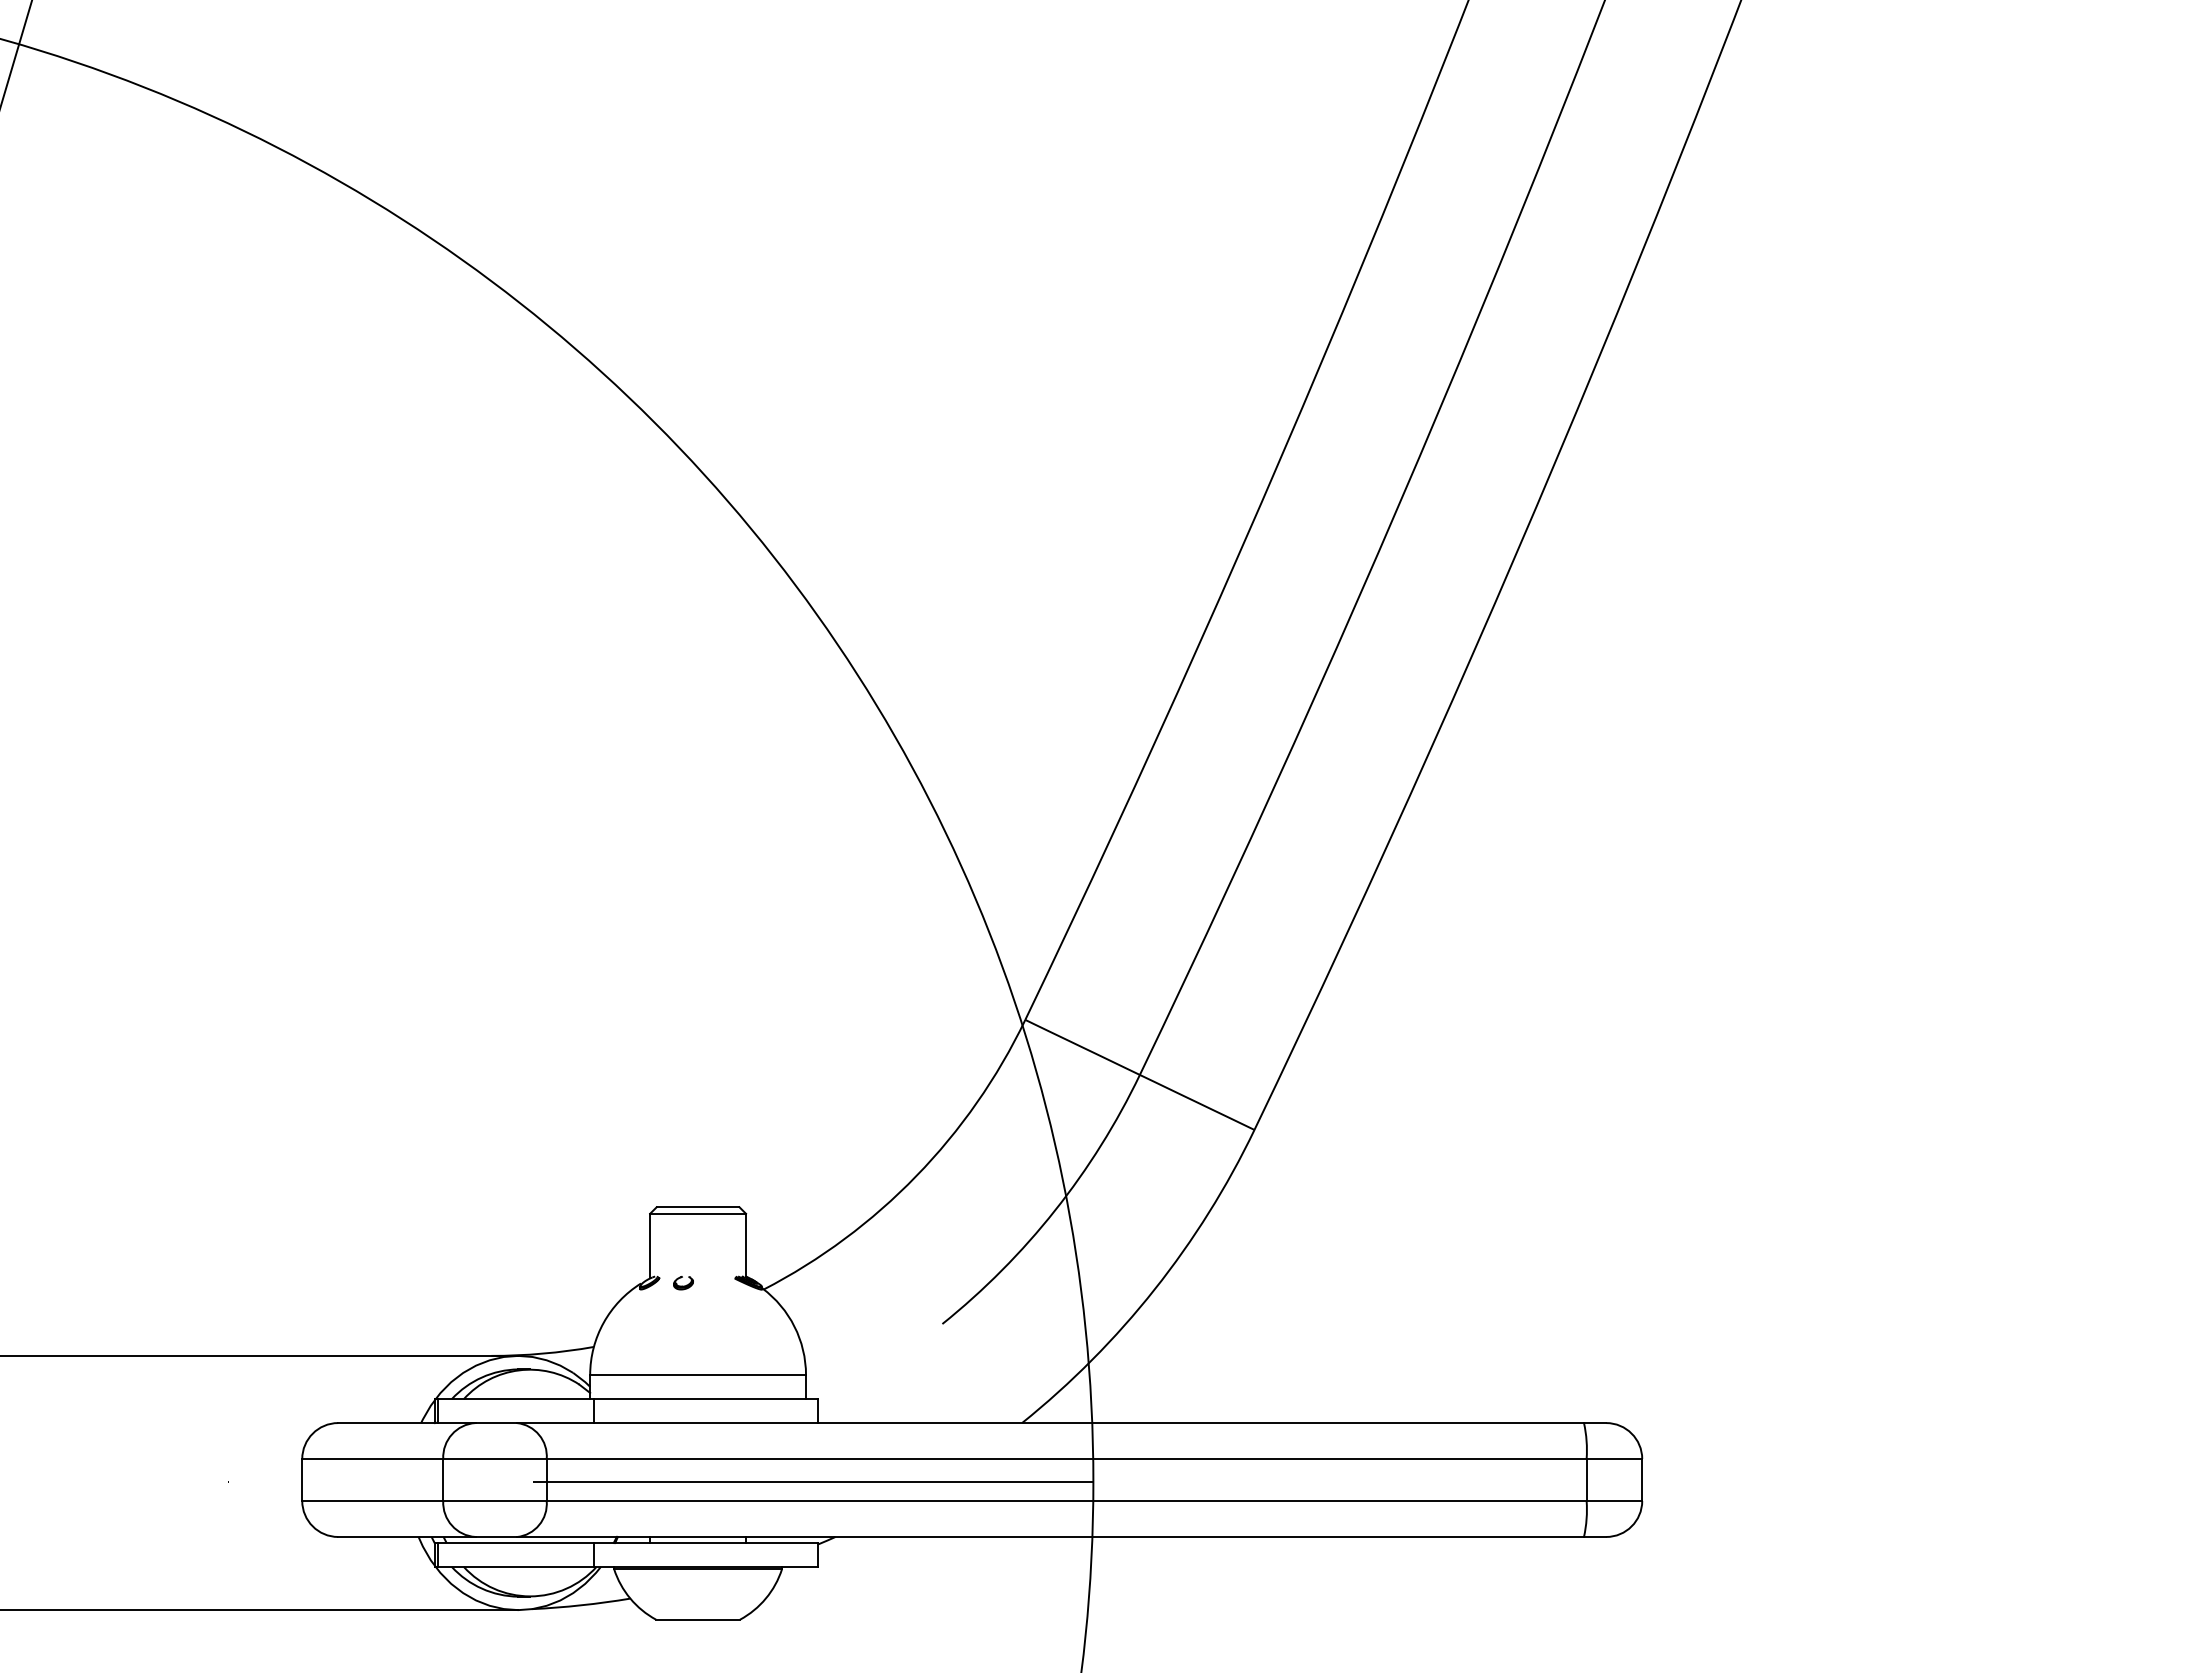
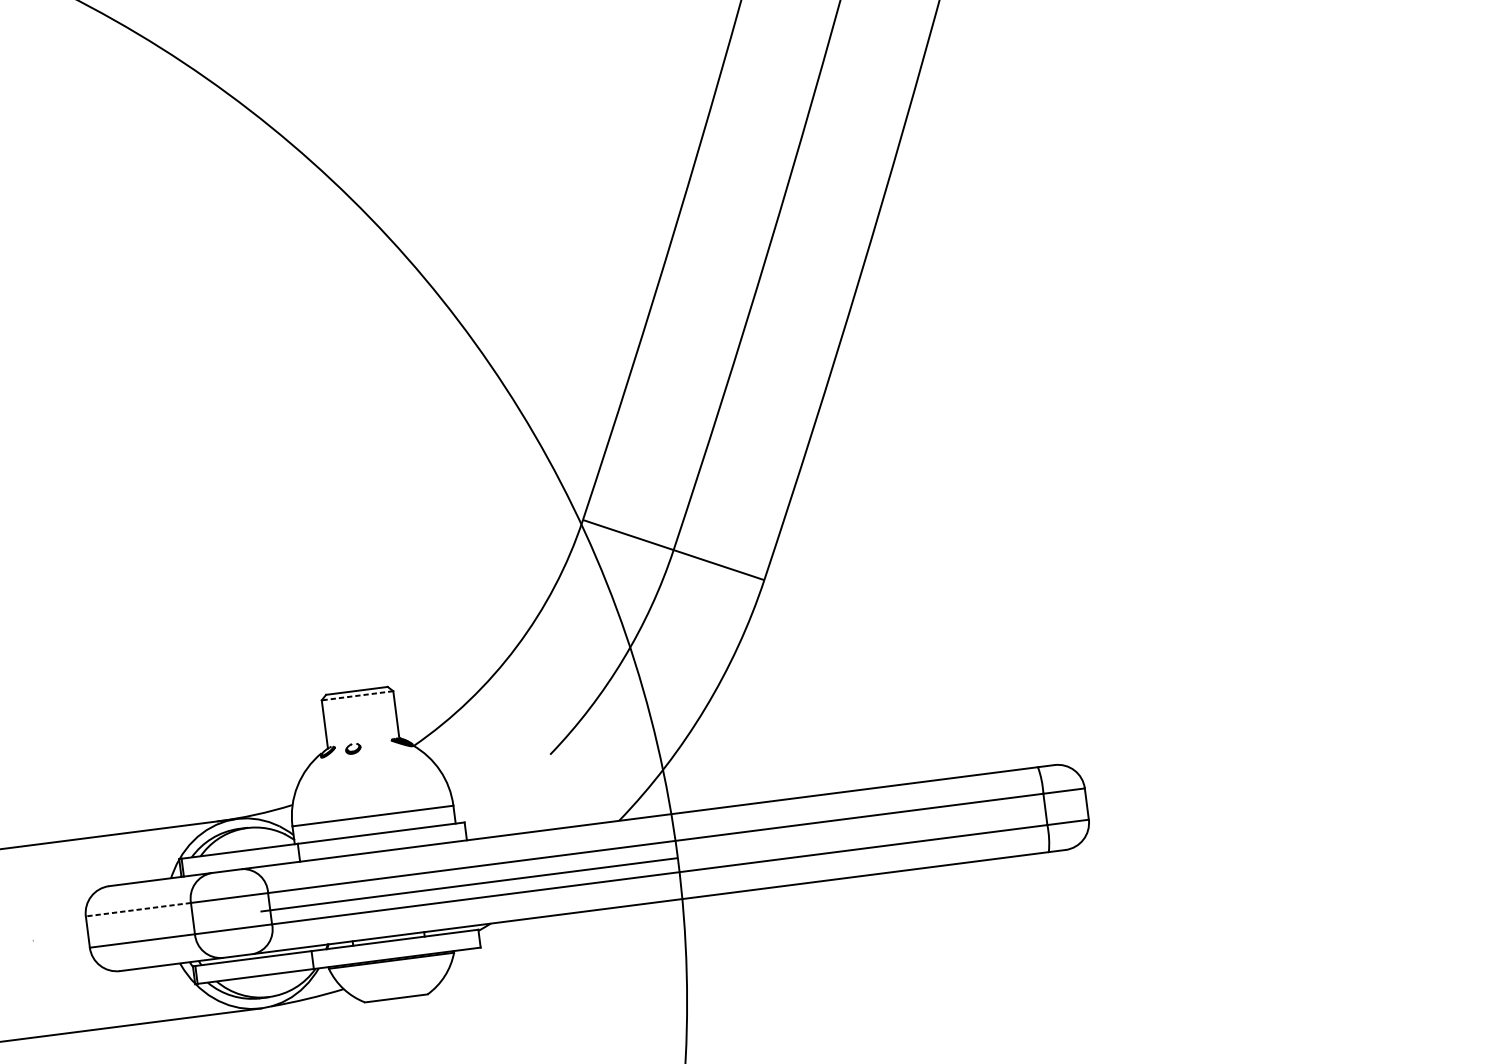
line: (698, 1213) -> (357, 695), solid -> dashed
line: (372, 1459) -> (138, 910), solid -> dashed

